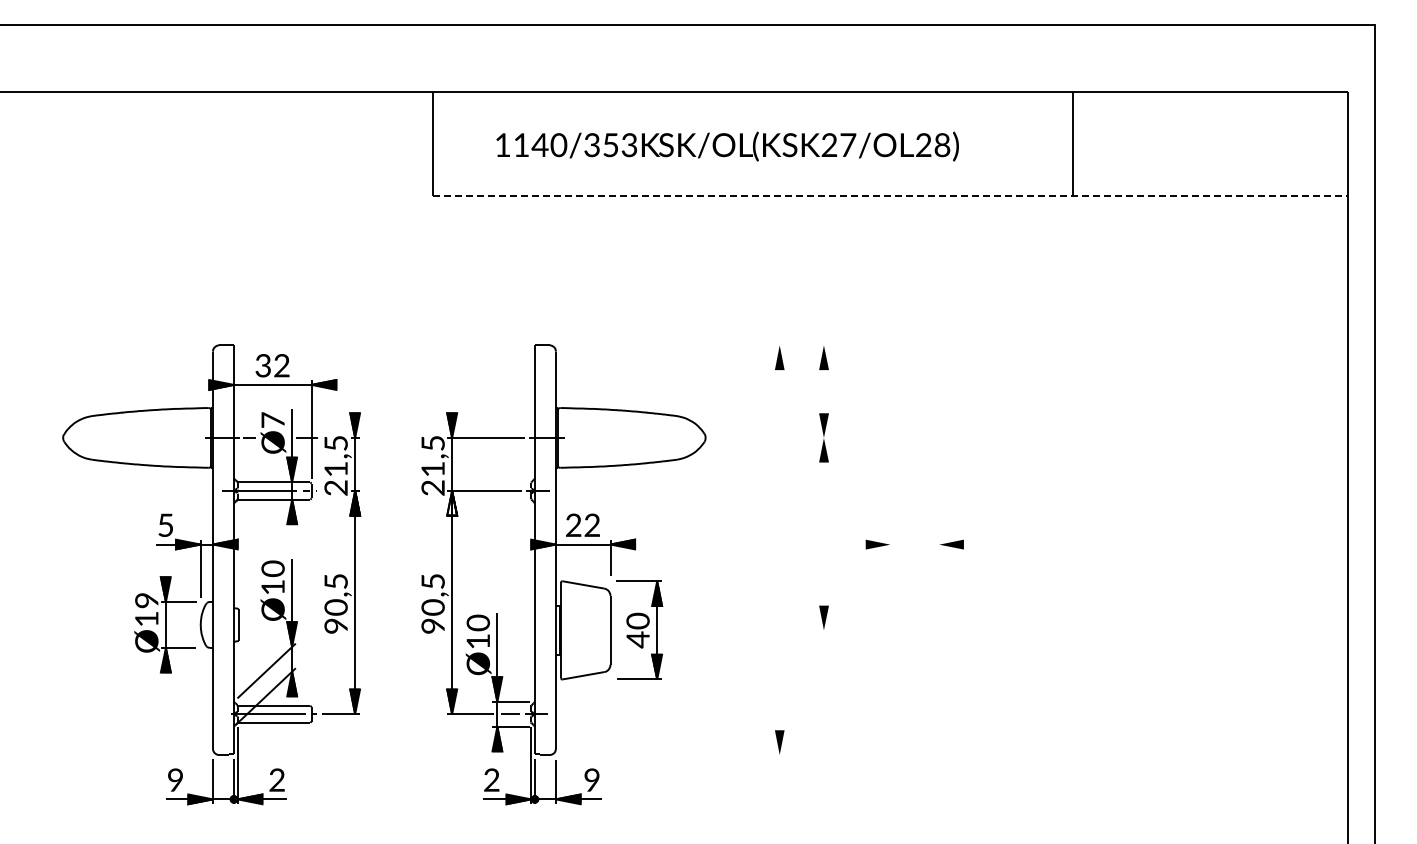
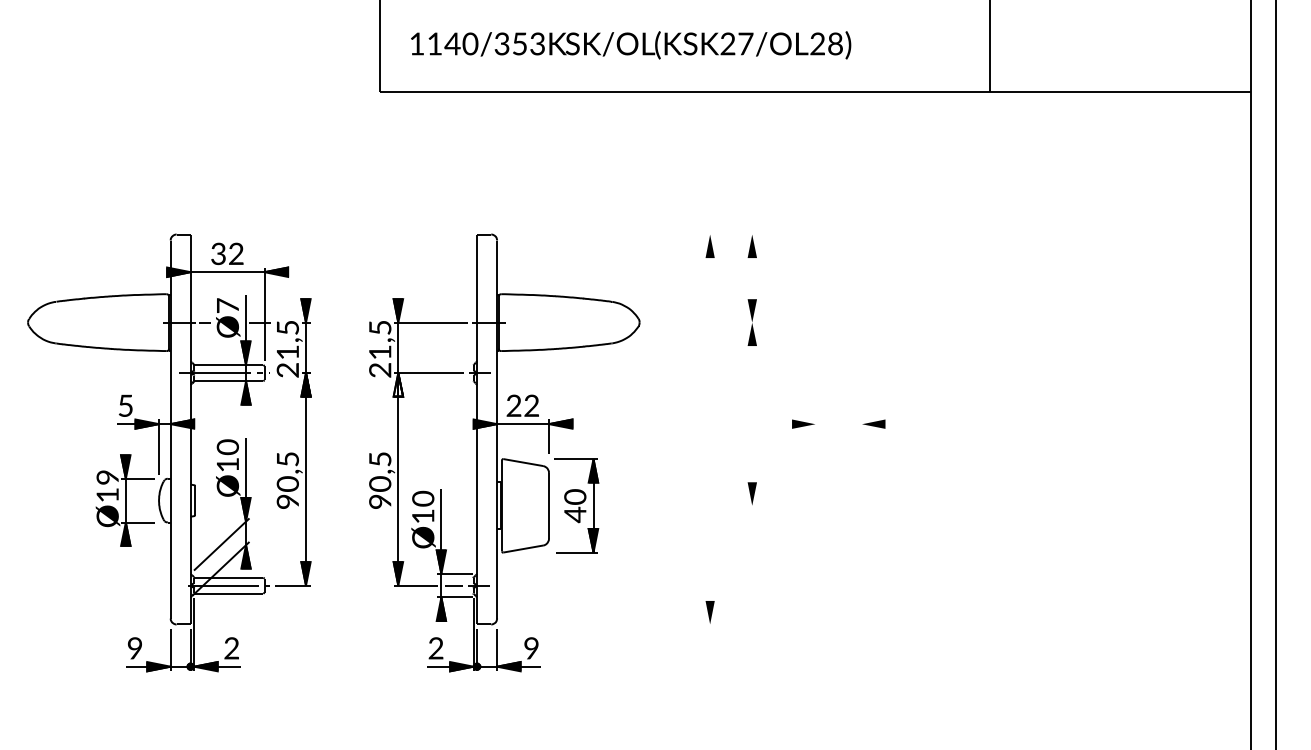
text: (727, 146) -> (630, 45), moved
line: (890, 195) -> (815, 91), dashed -> solid

